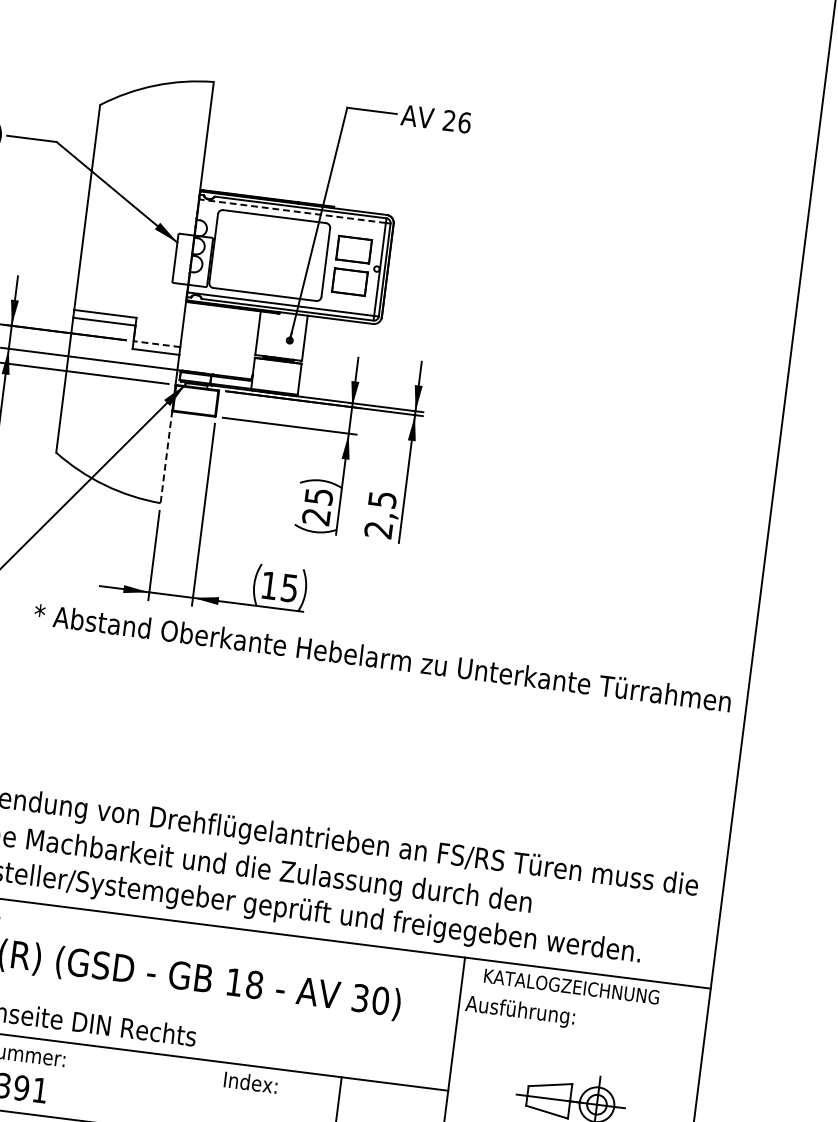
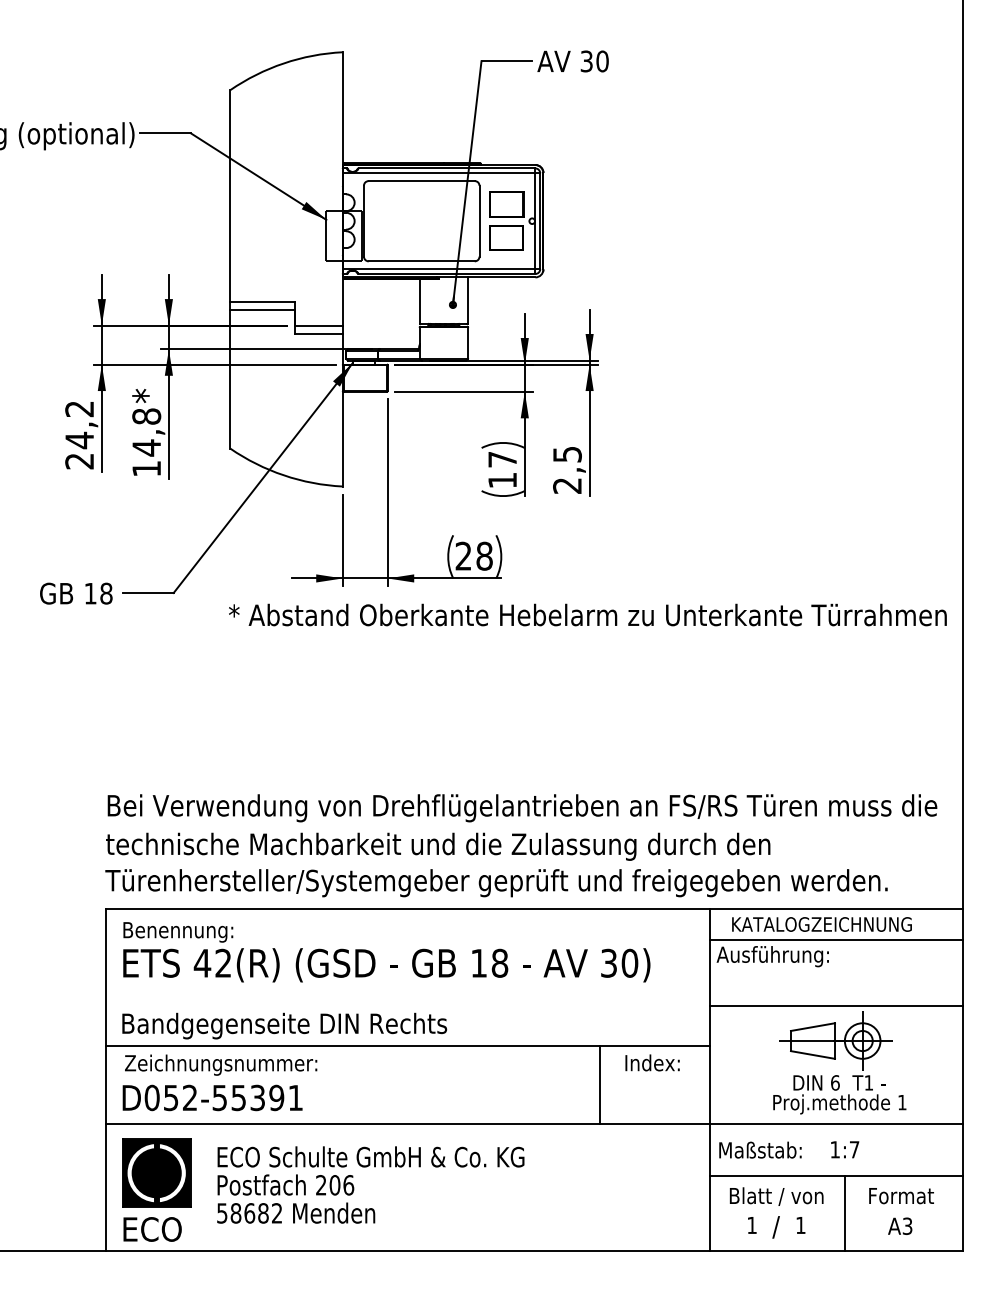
text: (456, 121) -> (594, 61), 26 -> 30
line: (291, 211) -> (438, 173), dashed -> solid
line: (156, 344) -> (318, 325), dashed -> solid
line: (166, 456) -> (342, 438), dashed -> solid
text: (317, 507) -> (502, 470), 25 -> 17
text: (278, 586) -> (473, 555), 15 -> 28
line: (583, 1004) -> (836, 940), added
line: (575, 1067) -> (836, 1005), added
text: (250, 1082) -> (652, 1062), moved

